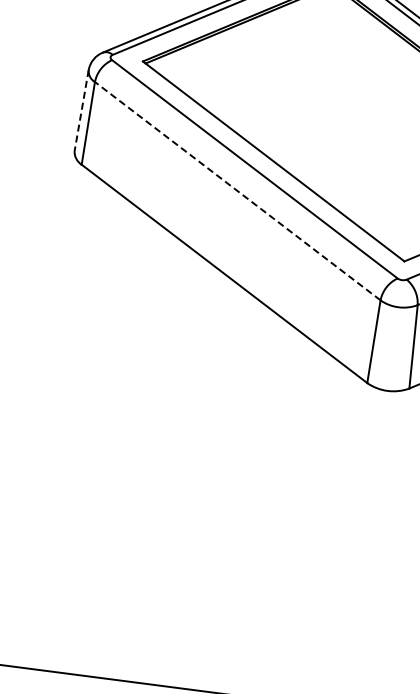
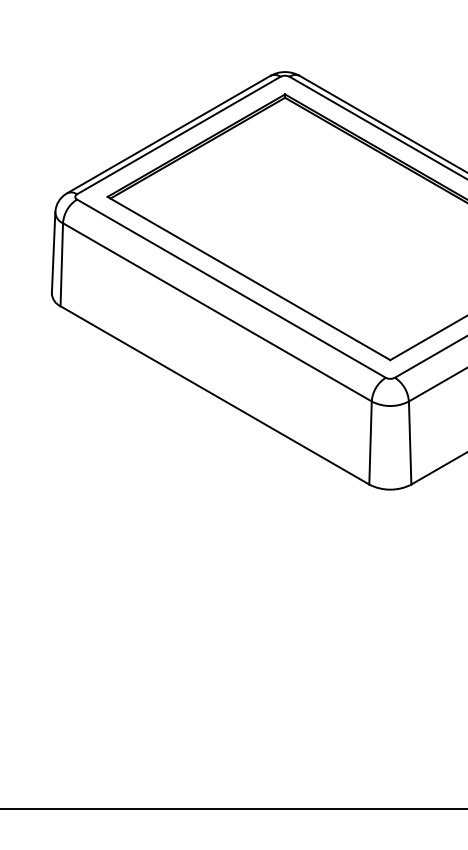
line: (81, 110) -> (53, 252), dashed -> solid
line: (236, 191) -> (216, 312), dashed -> solid

